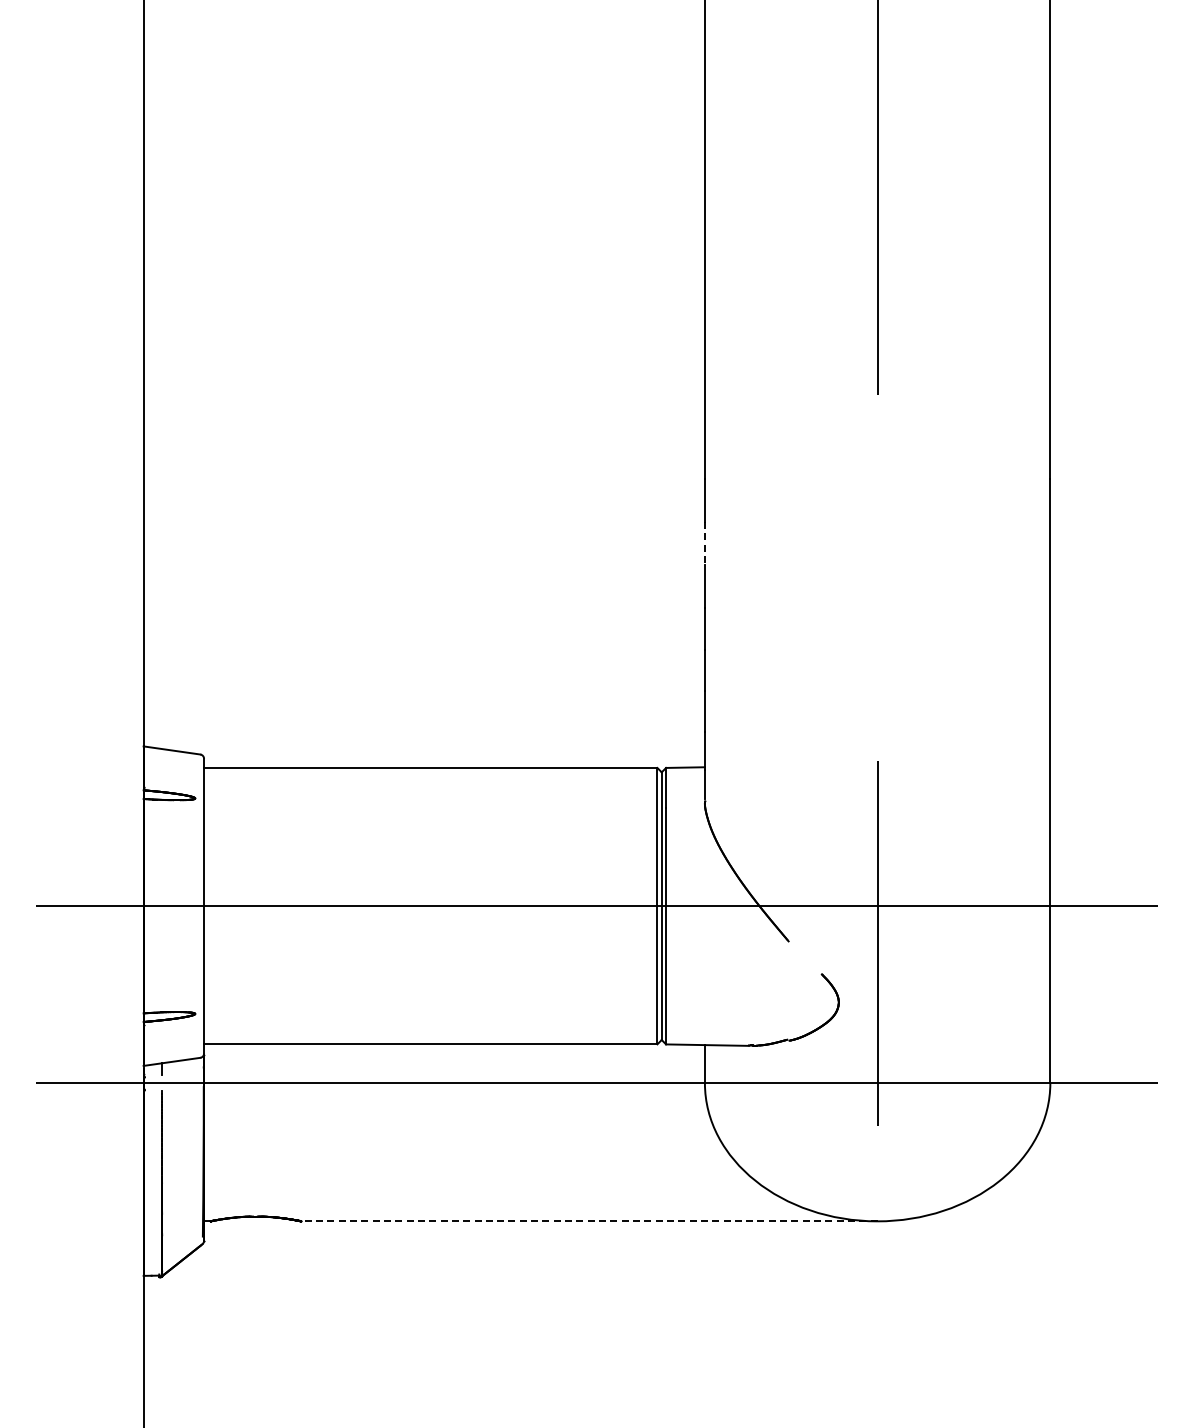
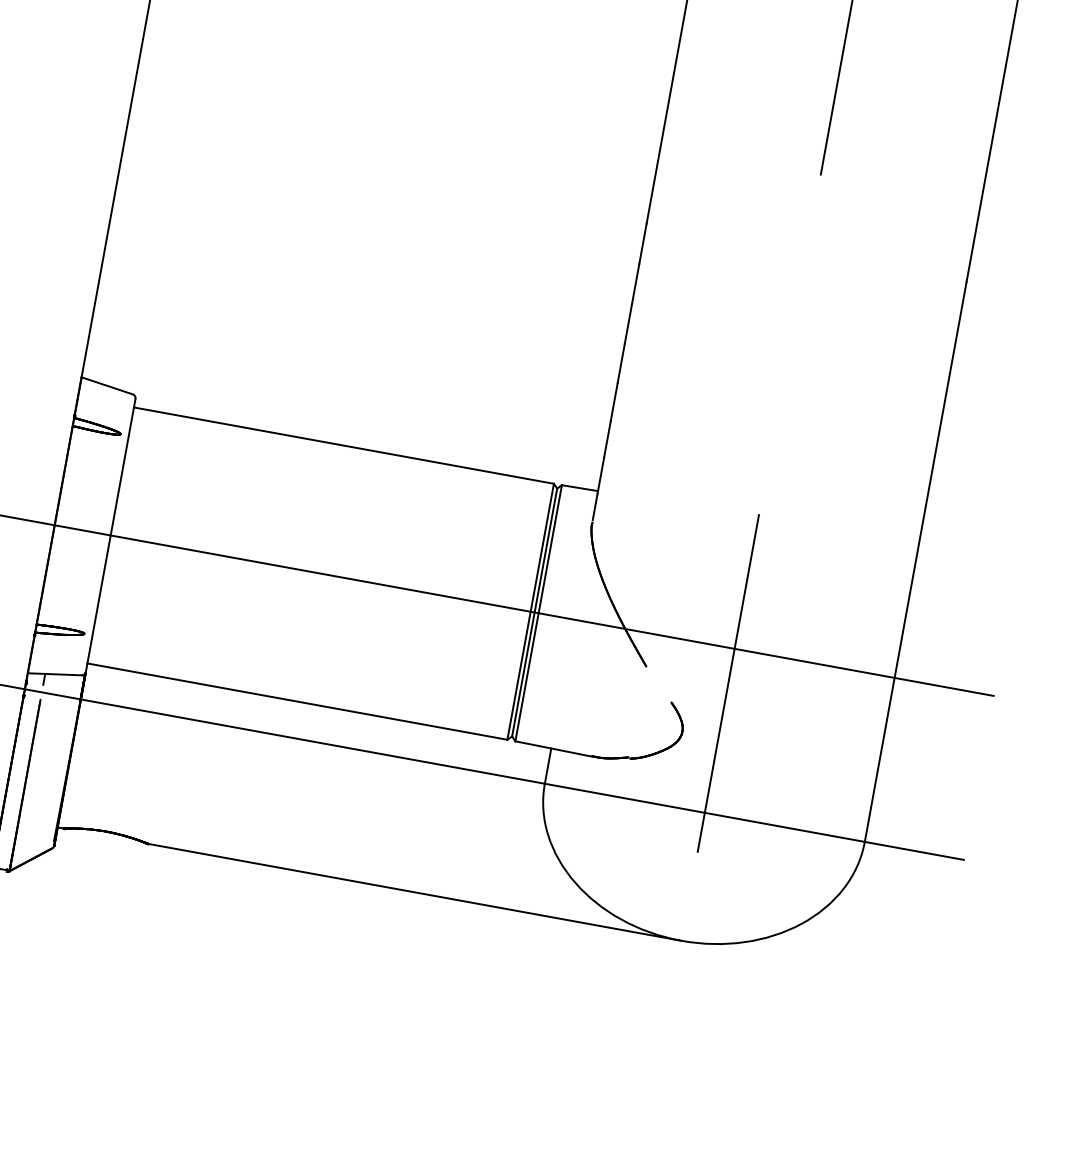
line: (704, 543) -> (635, 283), dashed -> solid
line: (588, 1221) -> (413, 892), dashed -> solid

